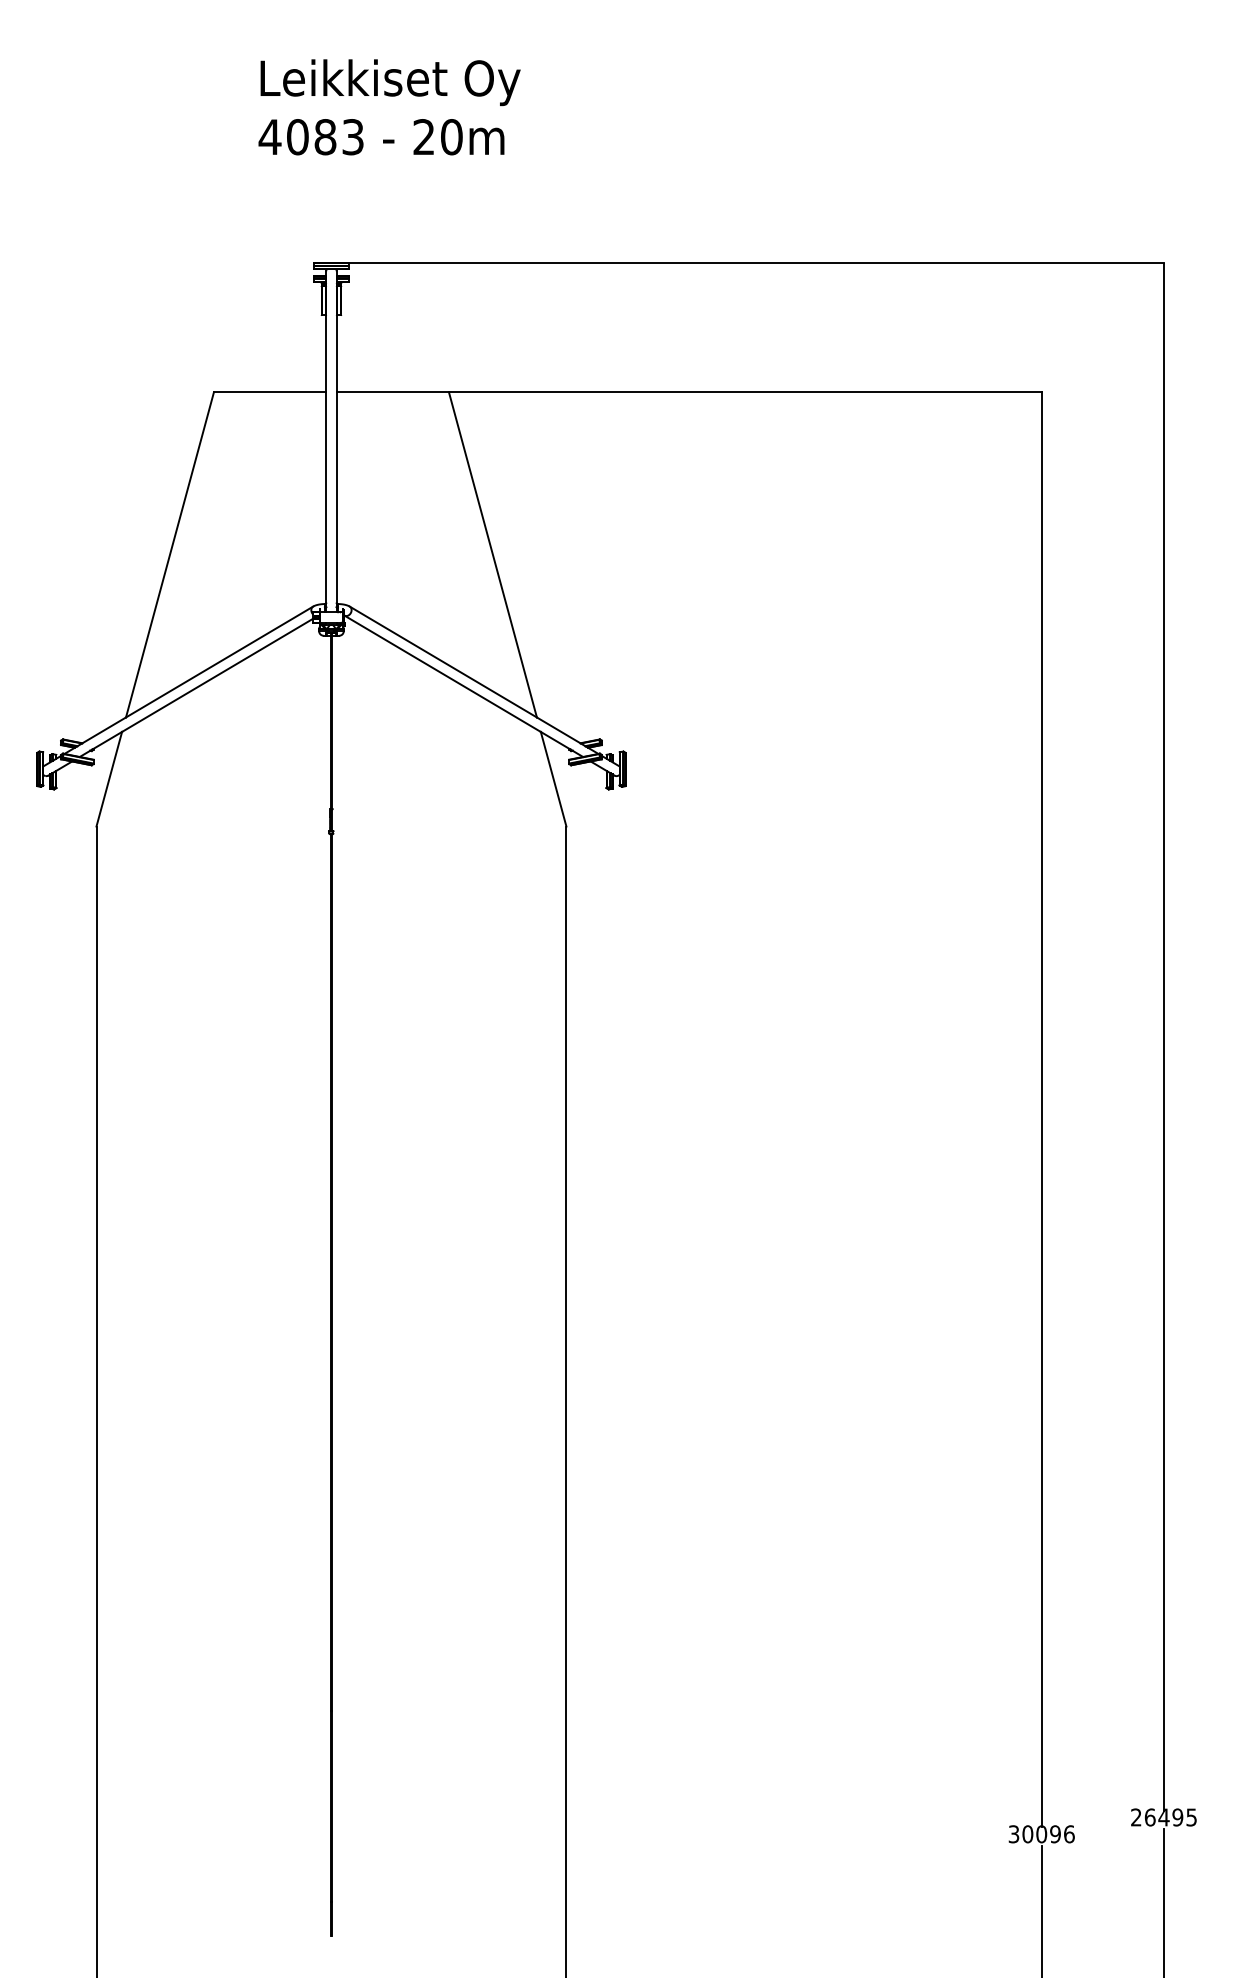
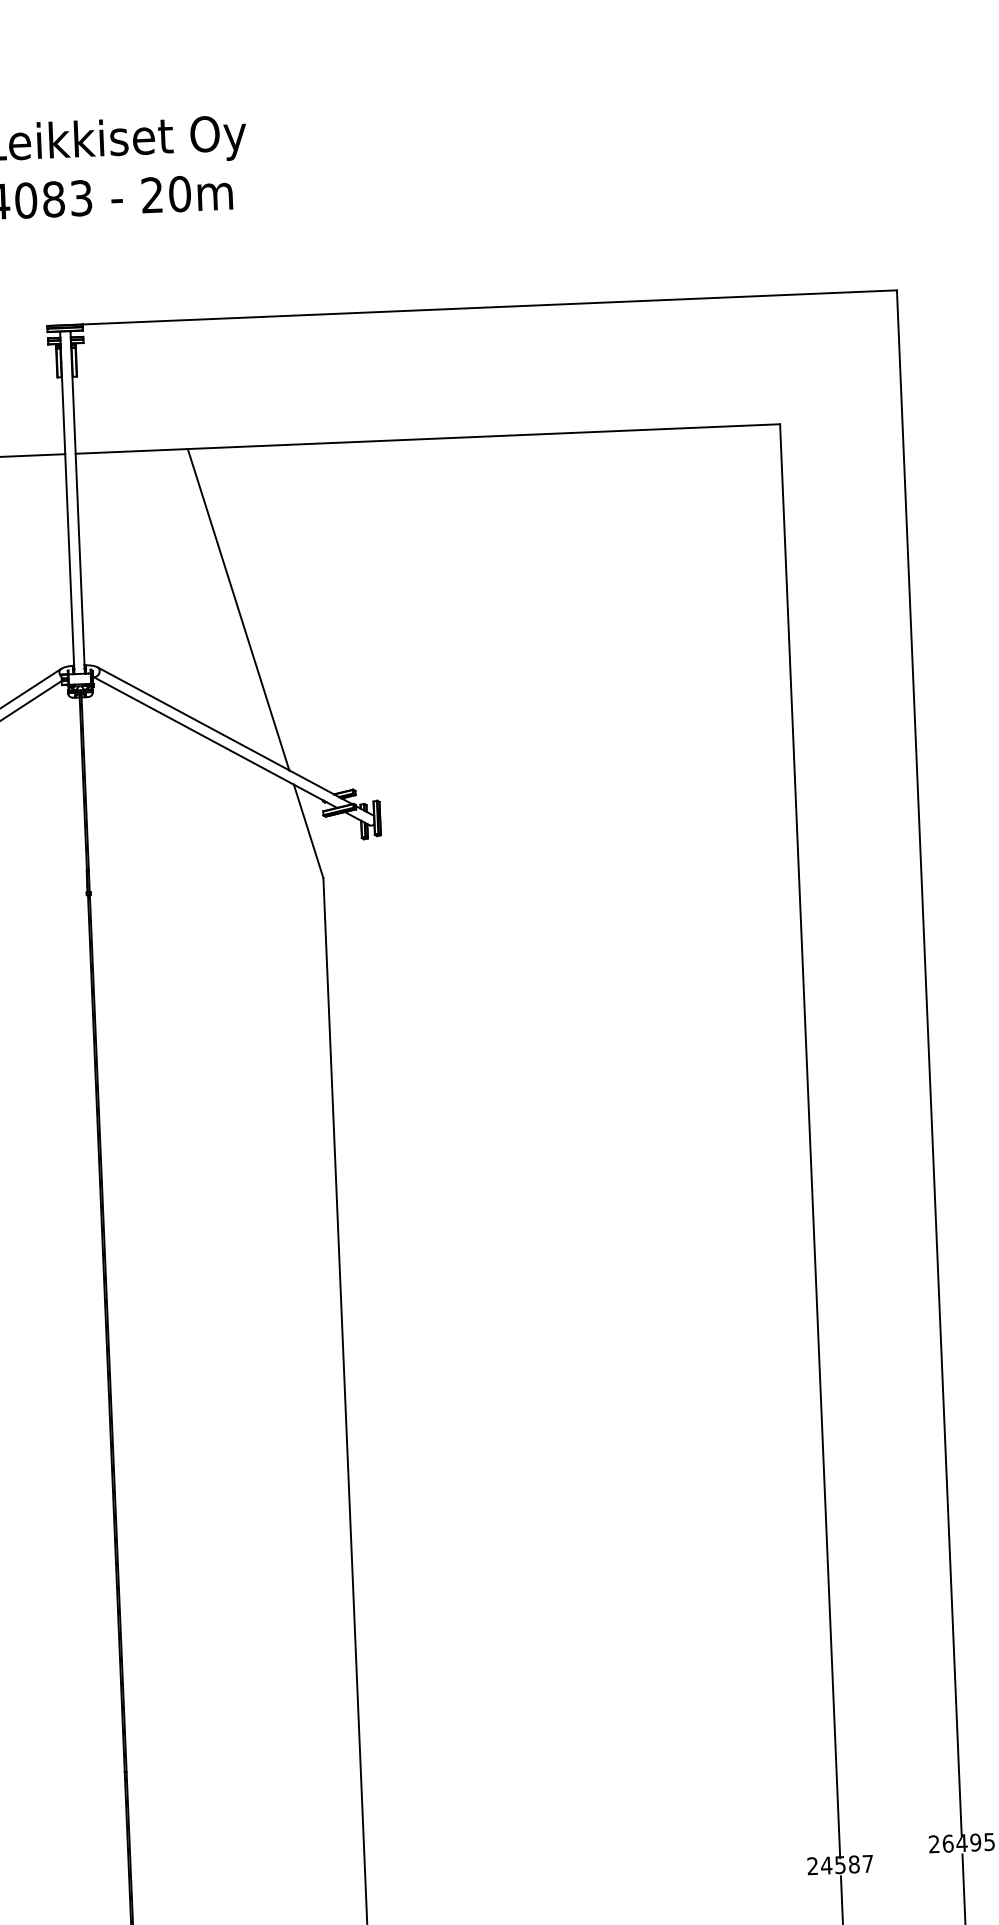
text: (1041, 1834) -> (840, 1865), 30096 -> 24587

